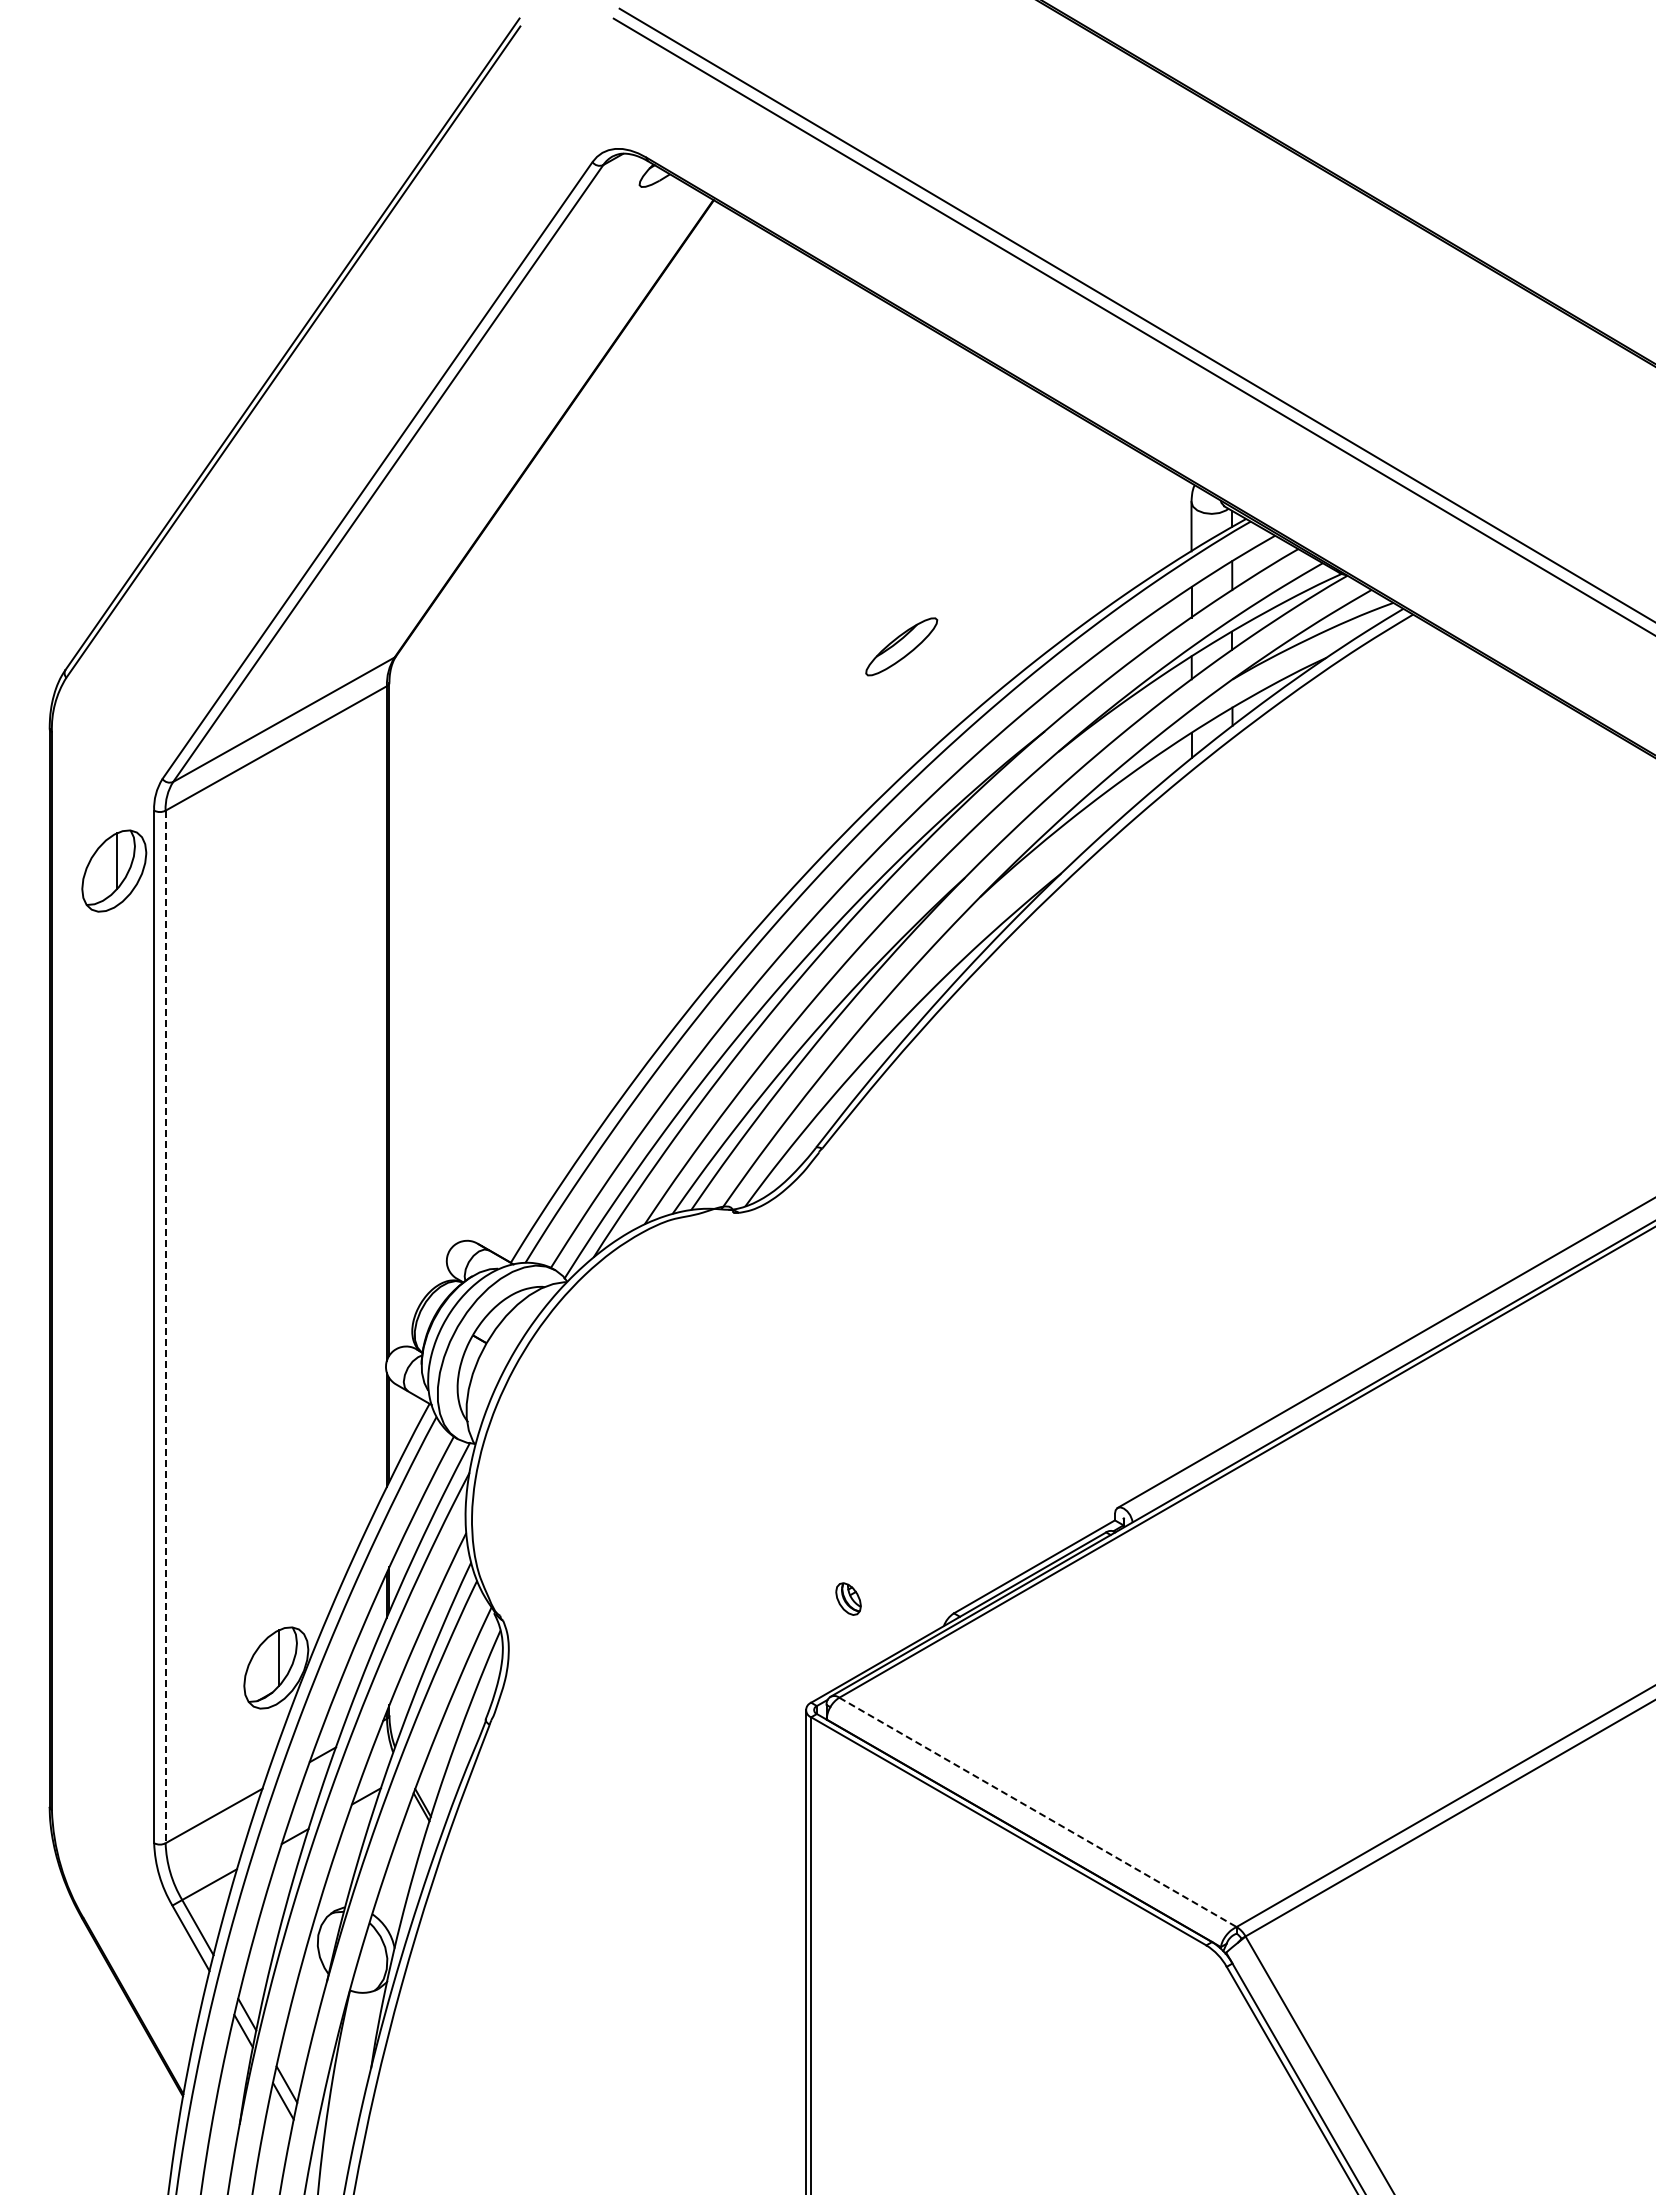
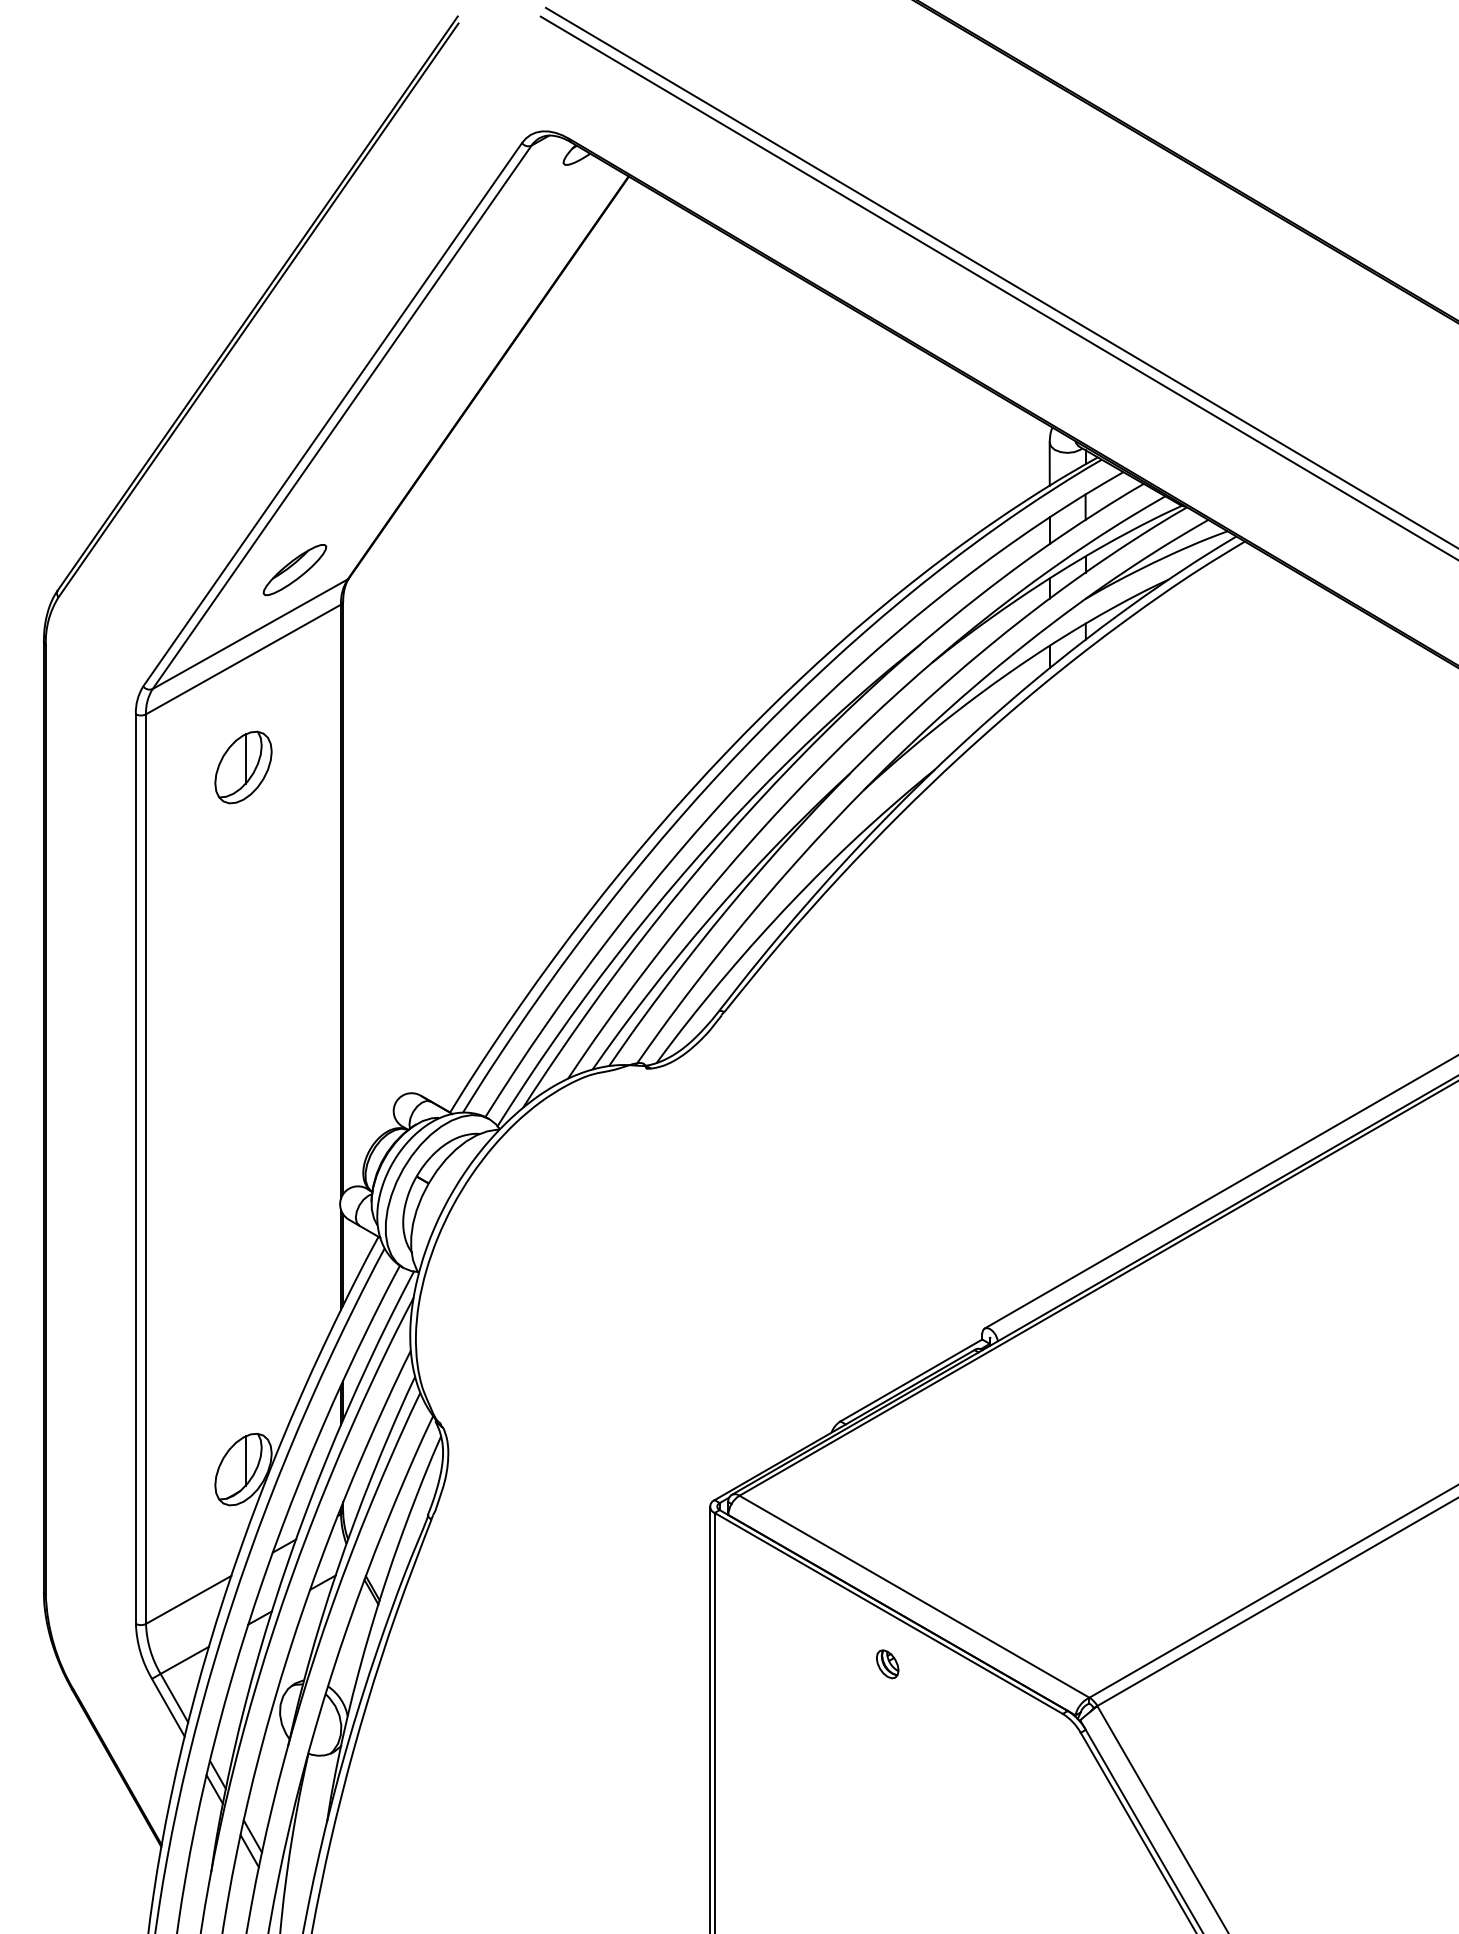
part: (901, 646) -> (294, 569), moved
part: (114, 870) -> (243, 767), moved
line: (165, 1327) -> (145, 1169), dashed -> solid
part: (848, 1598) -> (887, 1663), moved
line: (1038, 1812) -> (914, 1596), dashed -> solid

